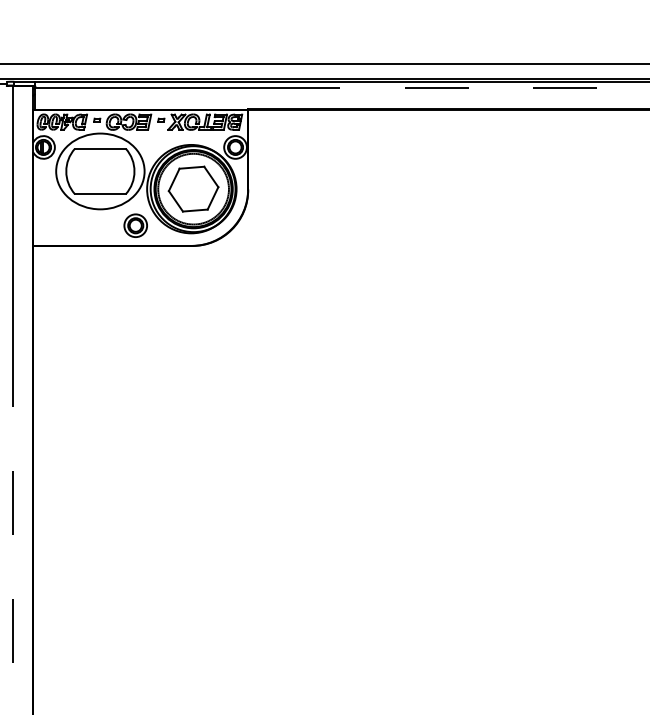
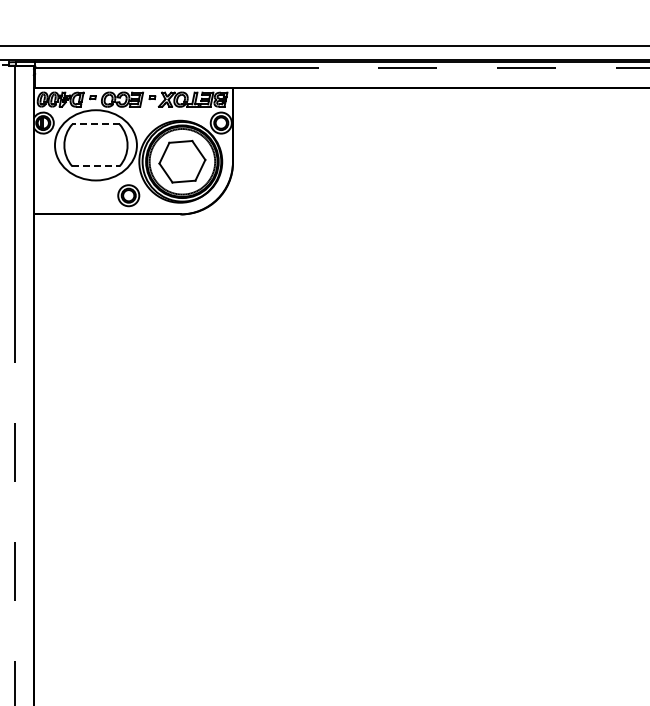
line: (99, 148) -> (95, 124), solid -> dashed
line: (99, 194) -> (95, 166), solid -> dashed

